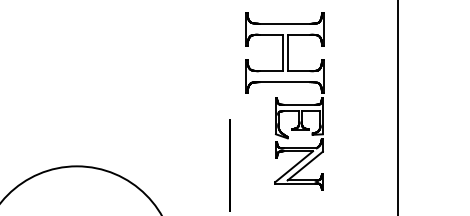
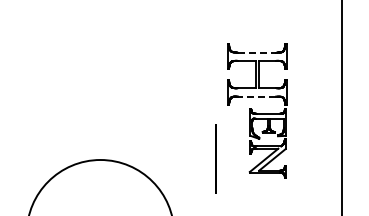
line: (285, 23) -> (257, 52), solid -> dashed
line: (283, 82) -> (256, 96), solid -> dashed

